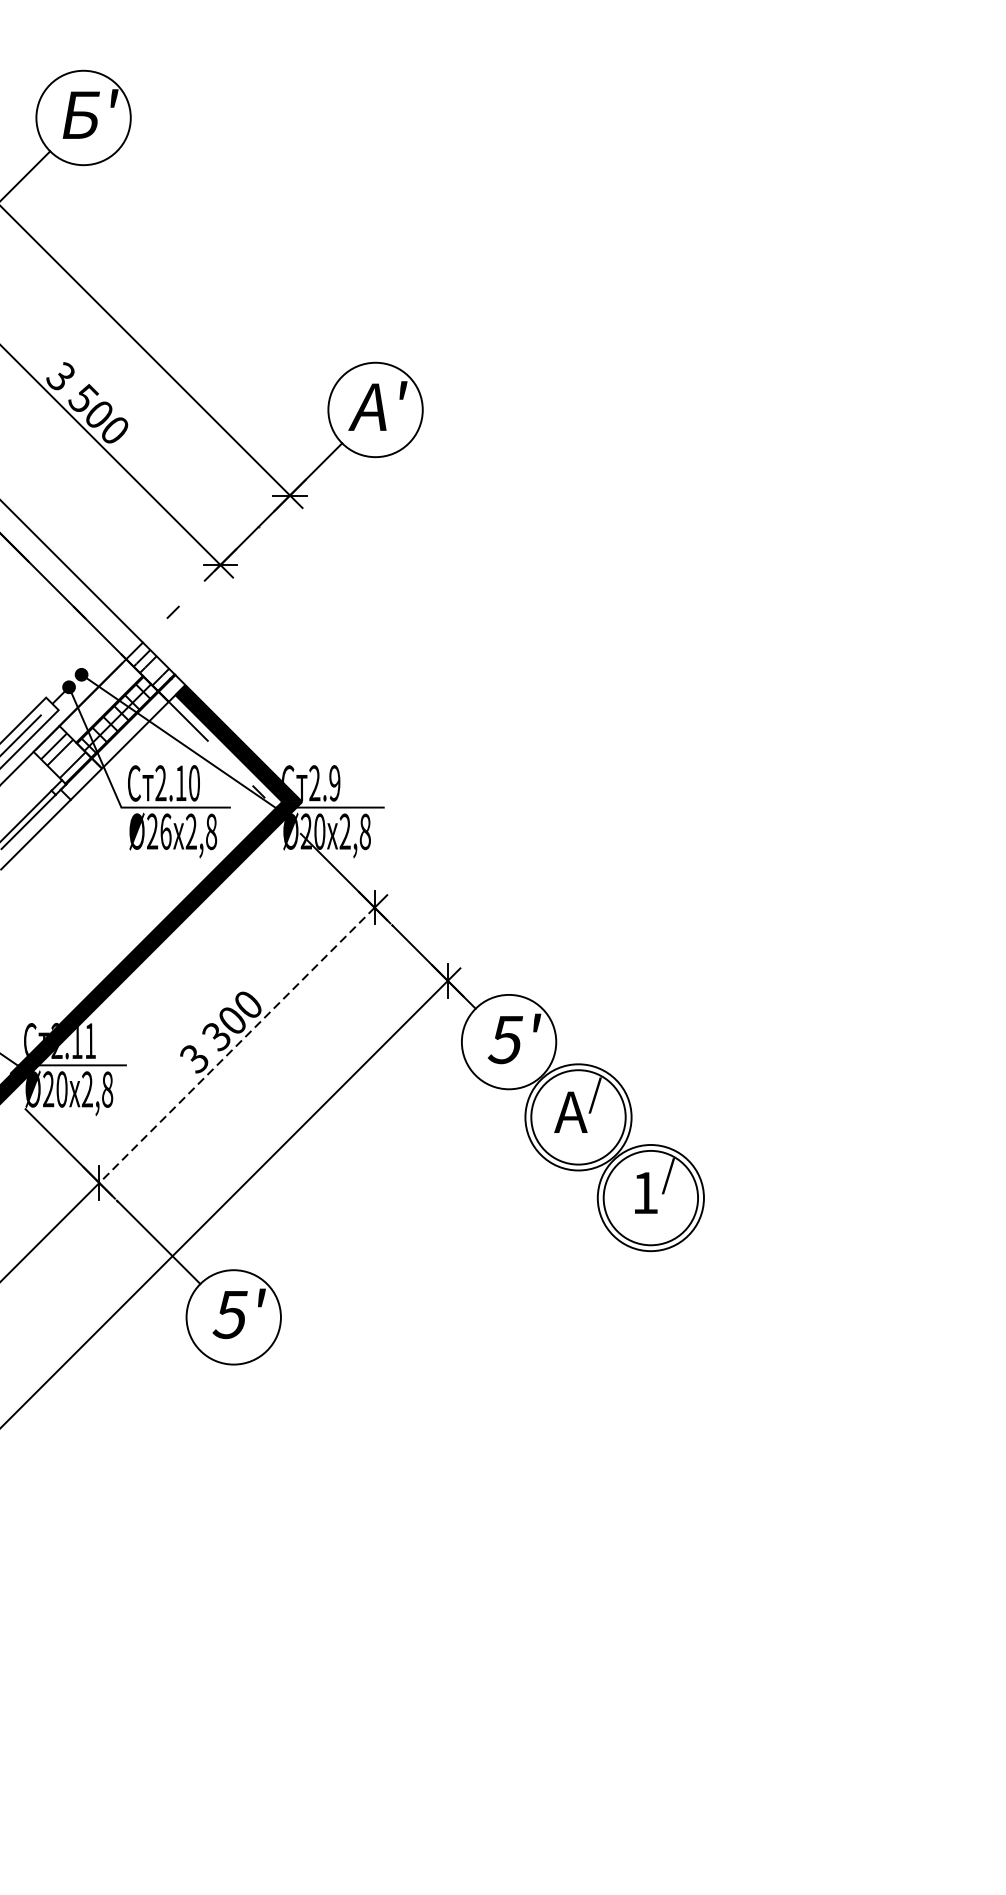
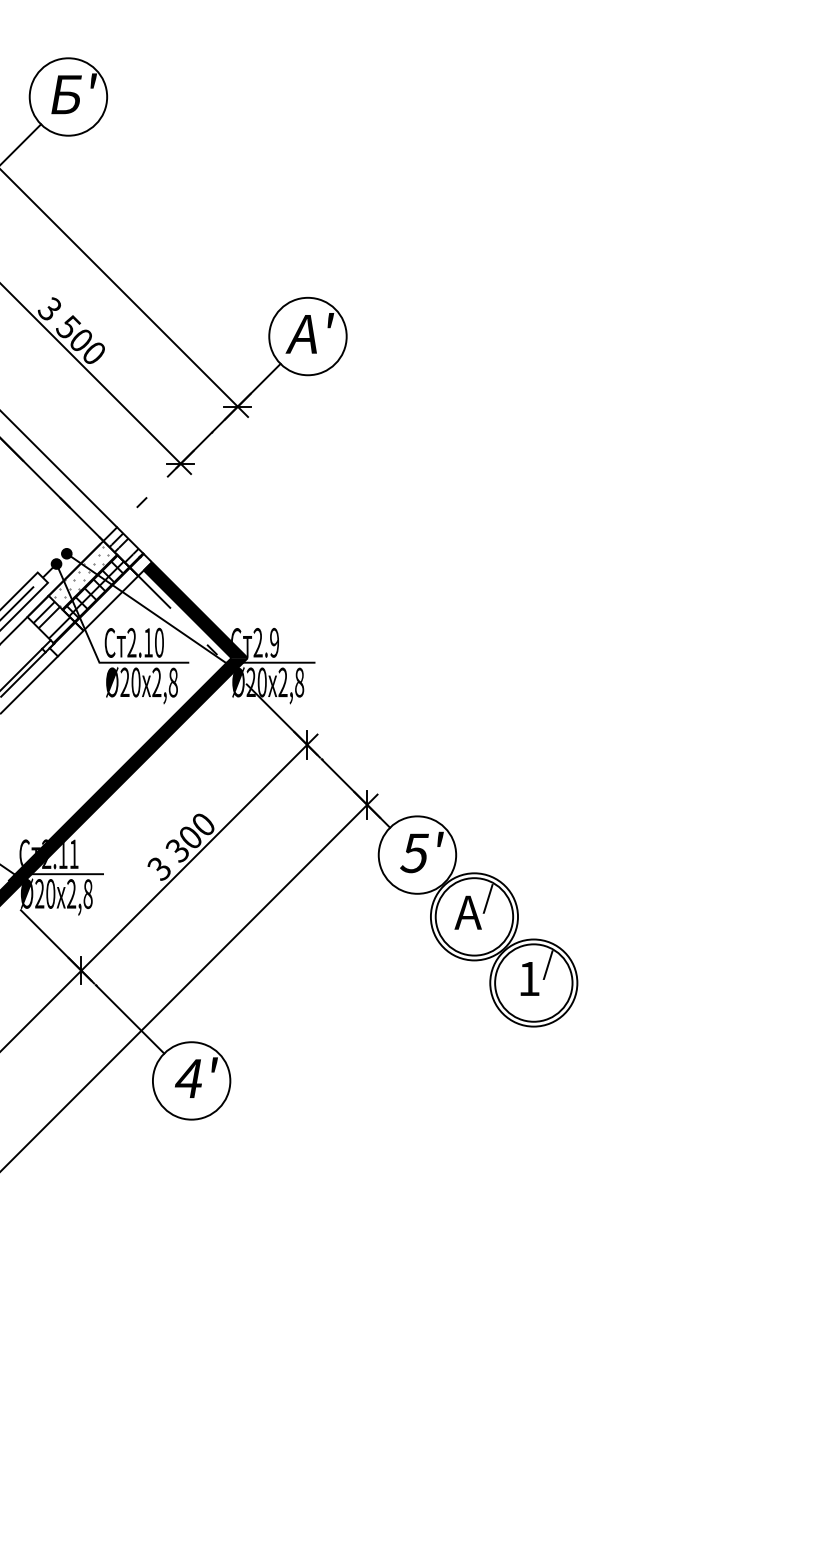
hatch: (99, 701) -> (81, 575), added
text: (165, 831) -> (135, 682), Ø26 -> Ø20
line: (237, 1045) -> (194, 857), dashed -> solid
text: (229, 1314) -> (188, 1078), 5' -> 4'

